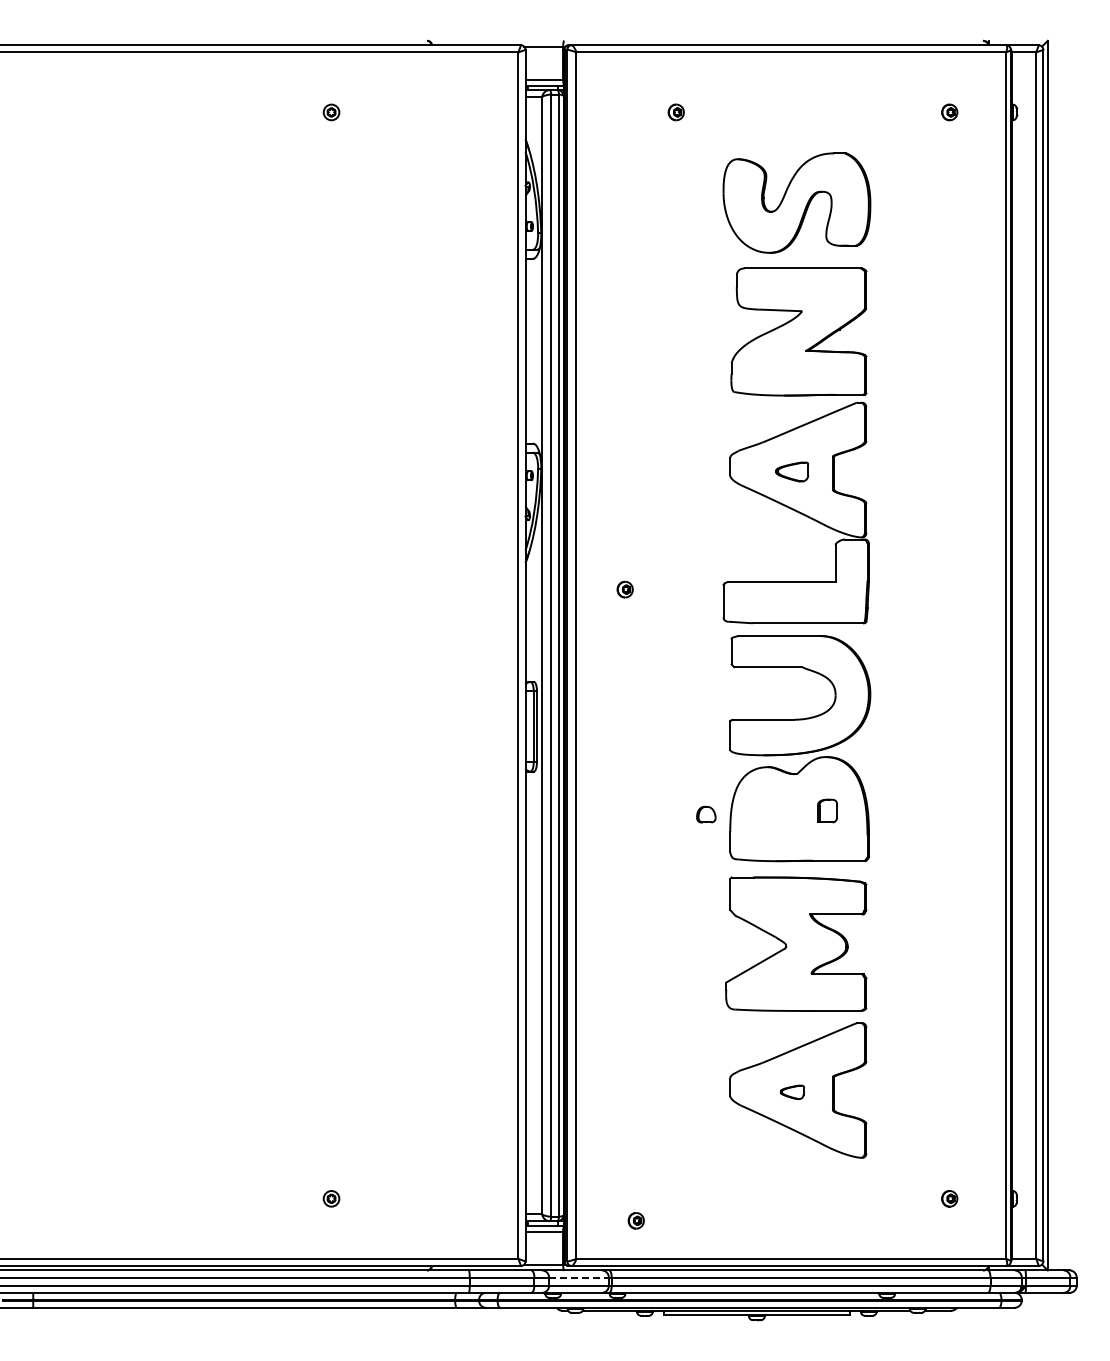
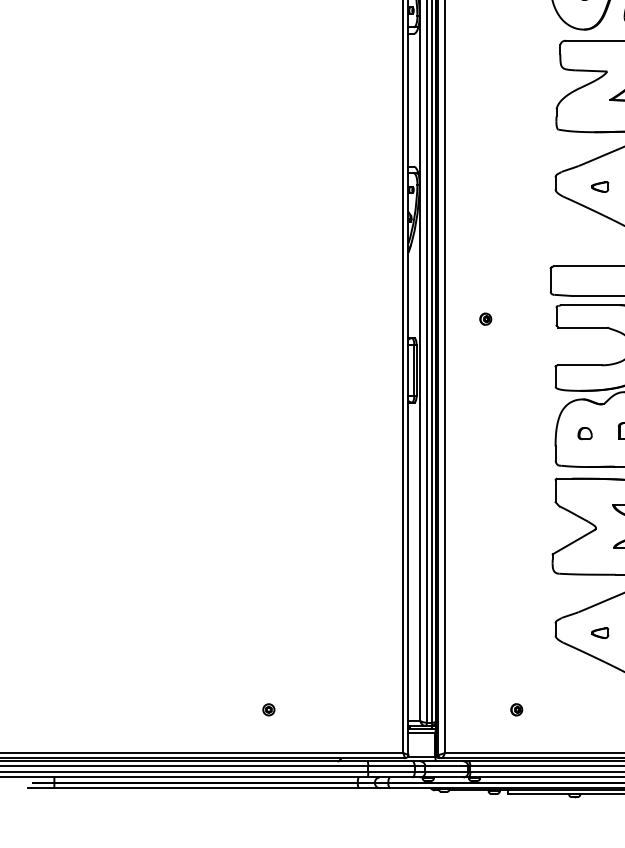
part: (791, 471) -> (599, 186), size x0.71
part: (624, 589) -> (485, 319), moved
part: (706, 814) -> (585, 433), moved
part: (635, 1220) -> (516, 709), moved
line: (579, 1277) -> (447, 766), dashed -> solid

